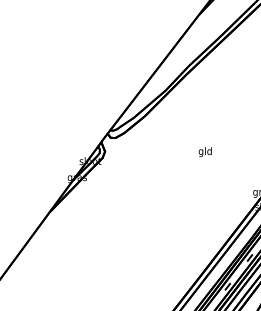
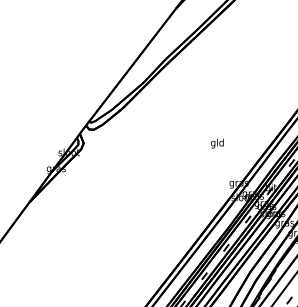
text: (205, 152) -> (217, 143), moved

